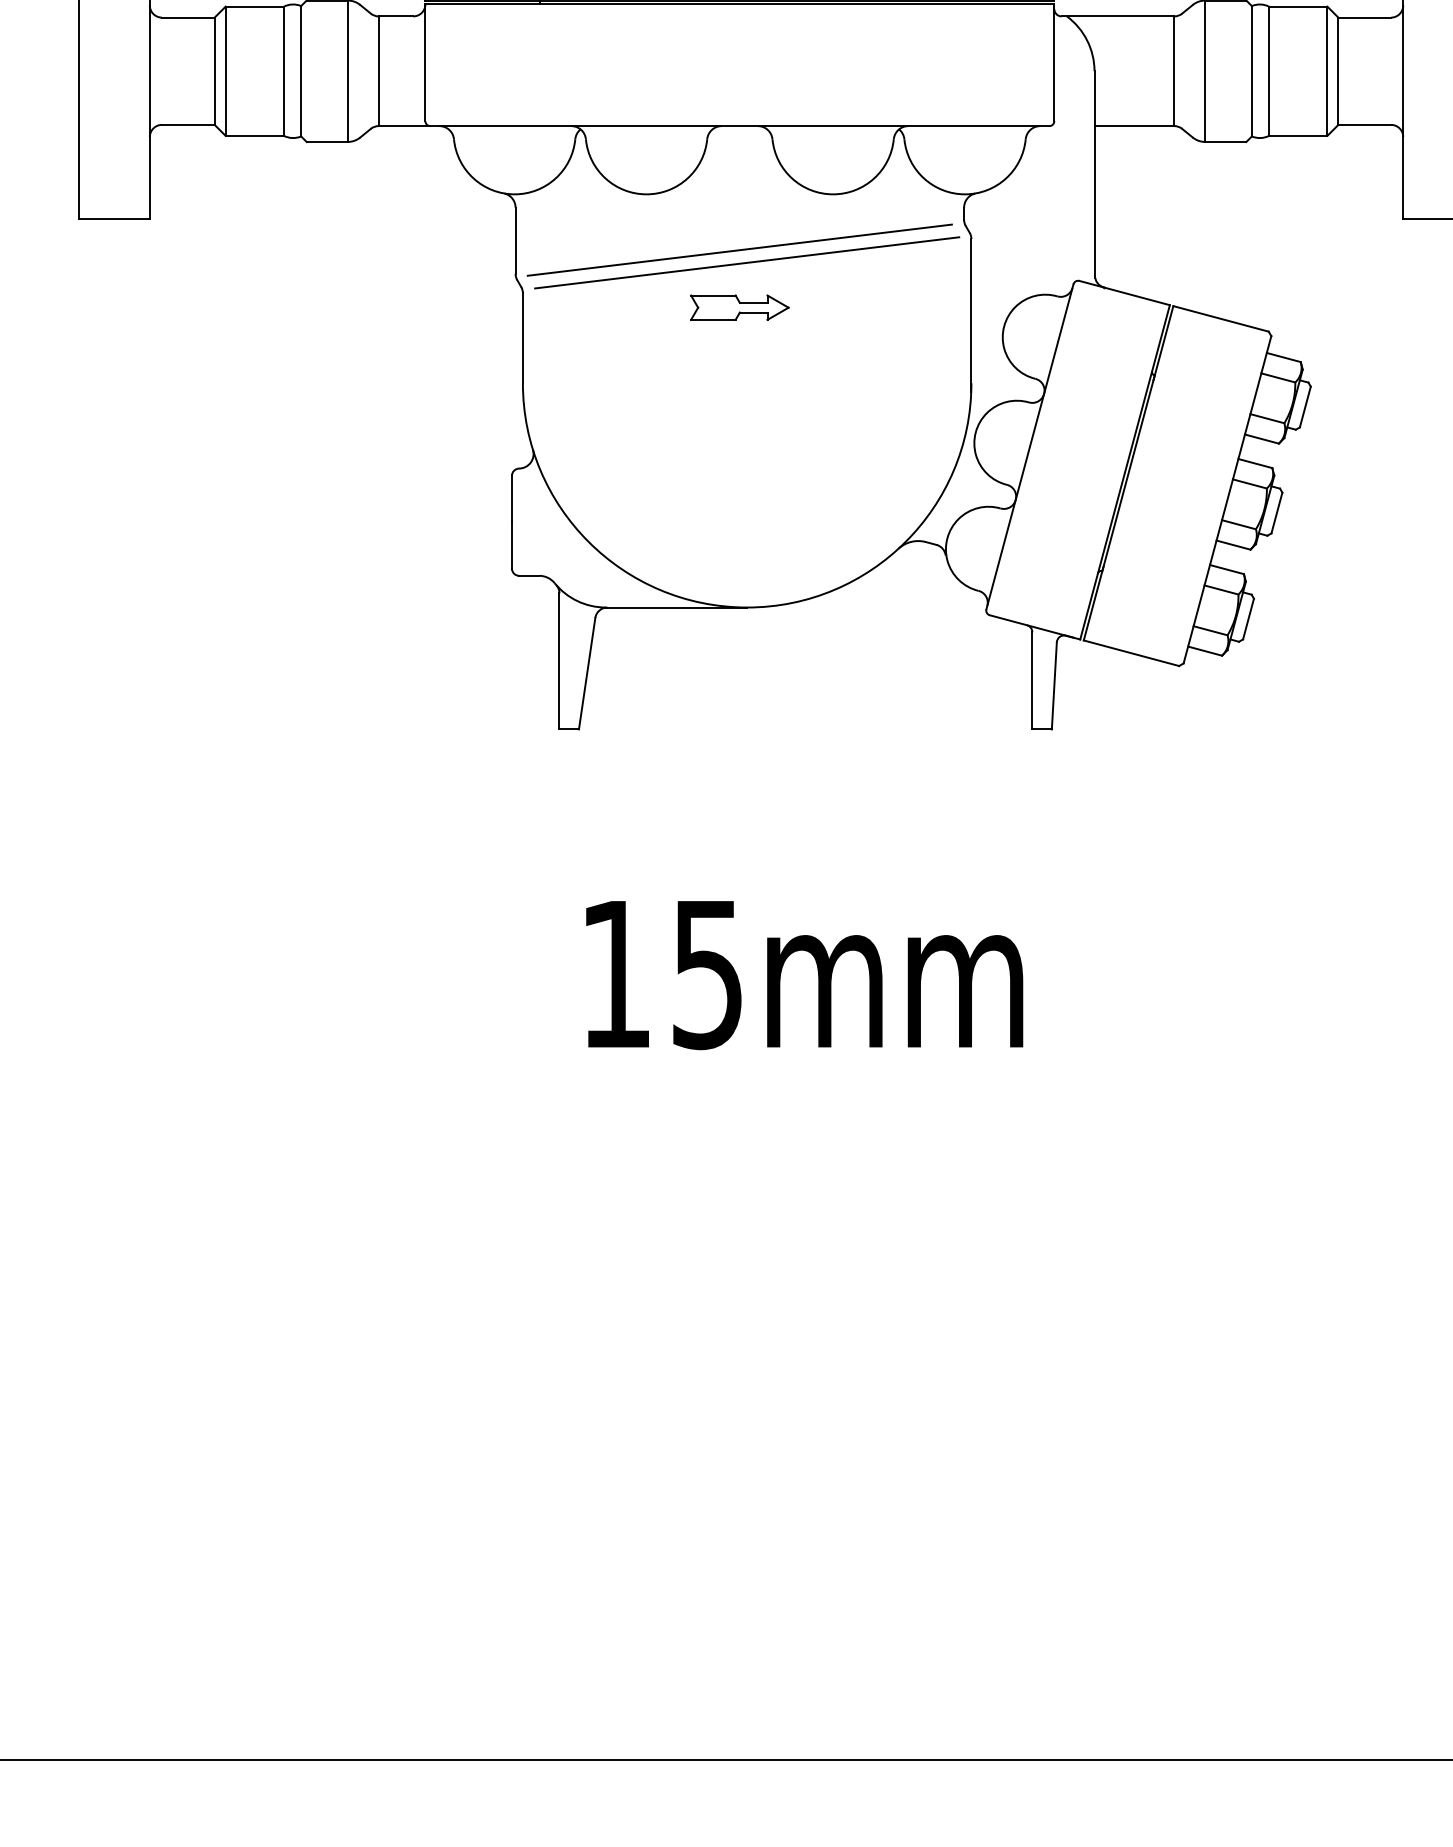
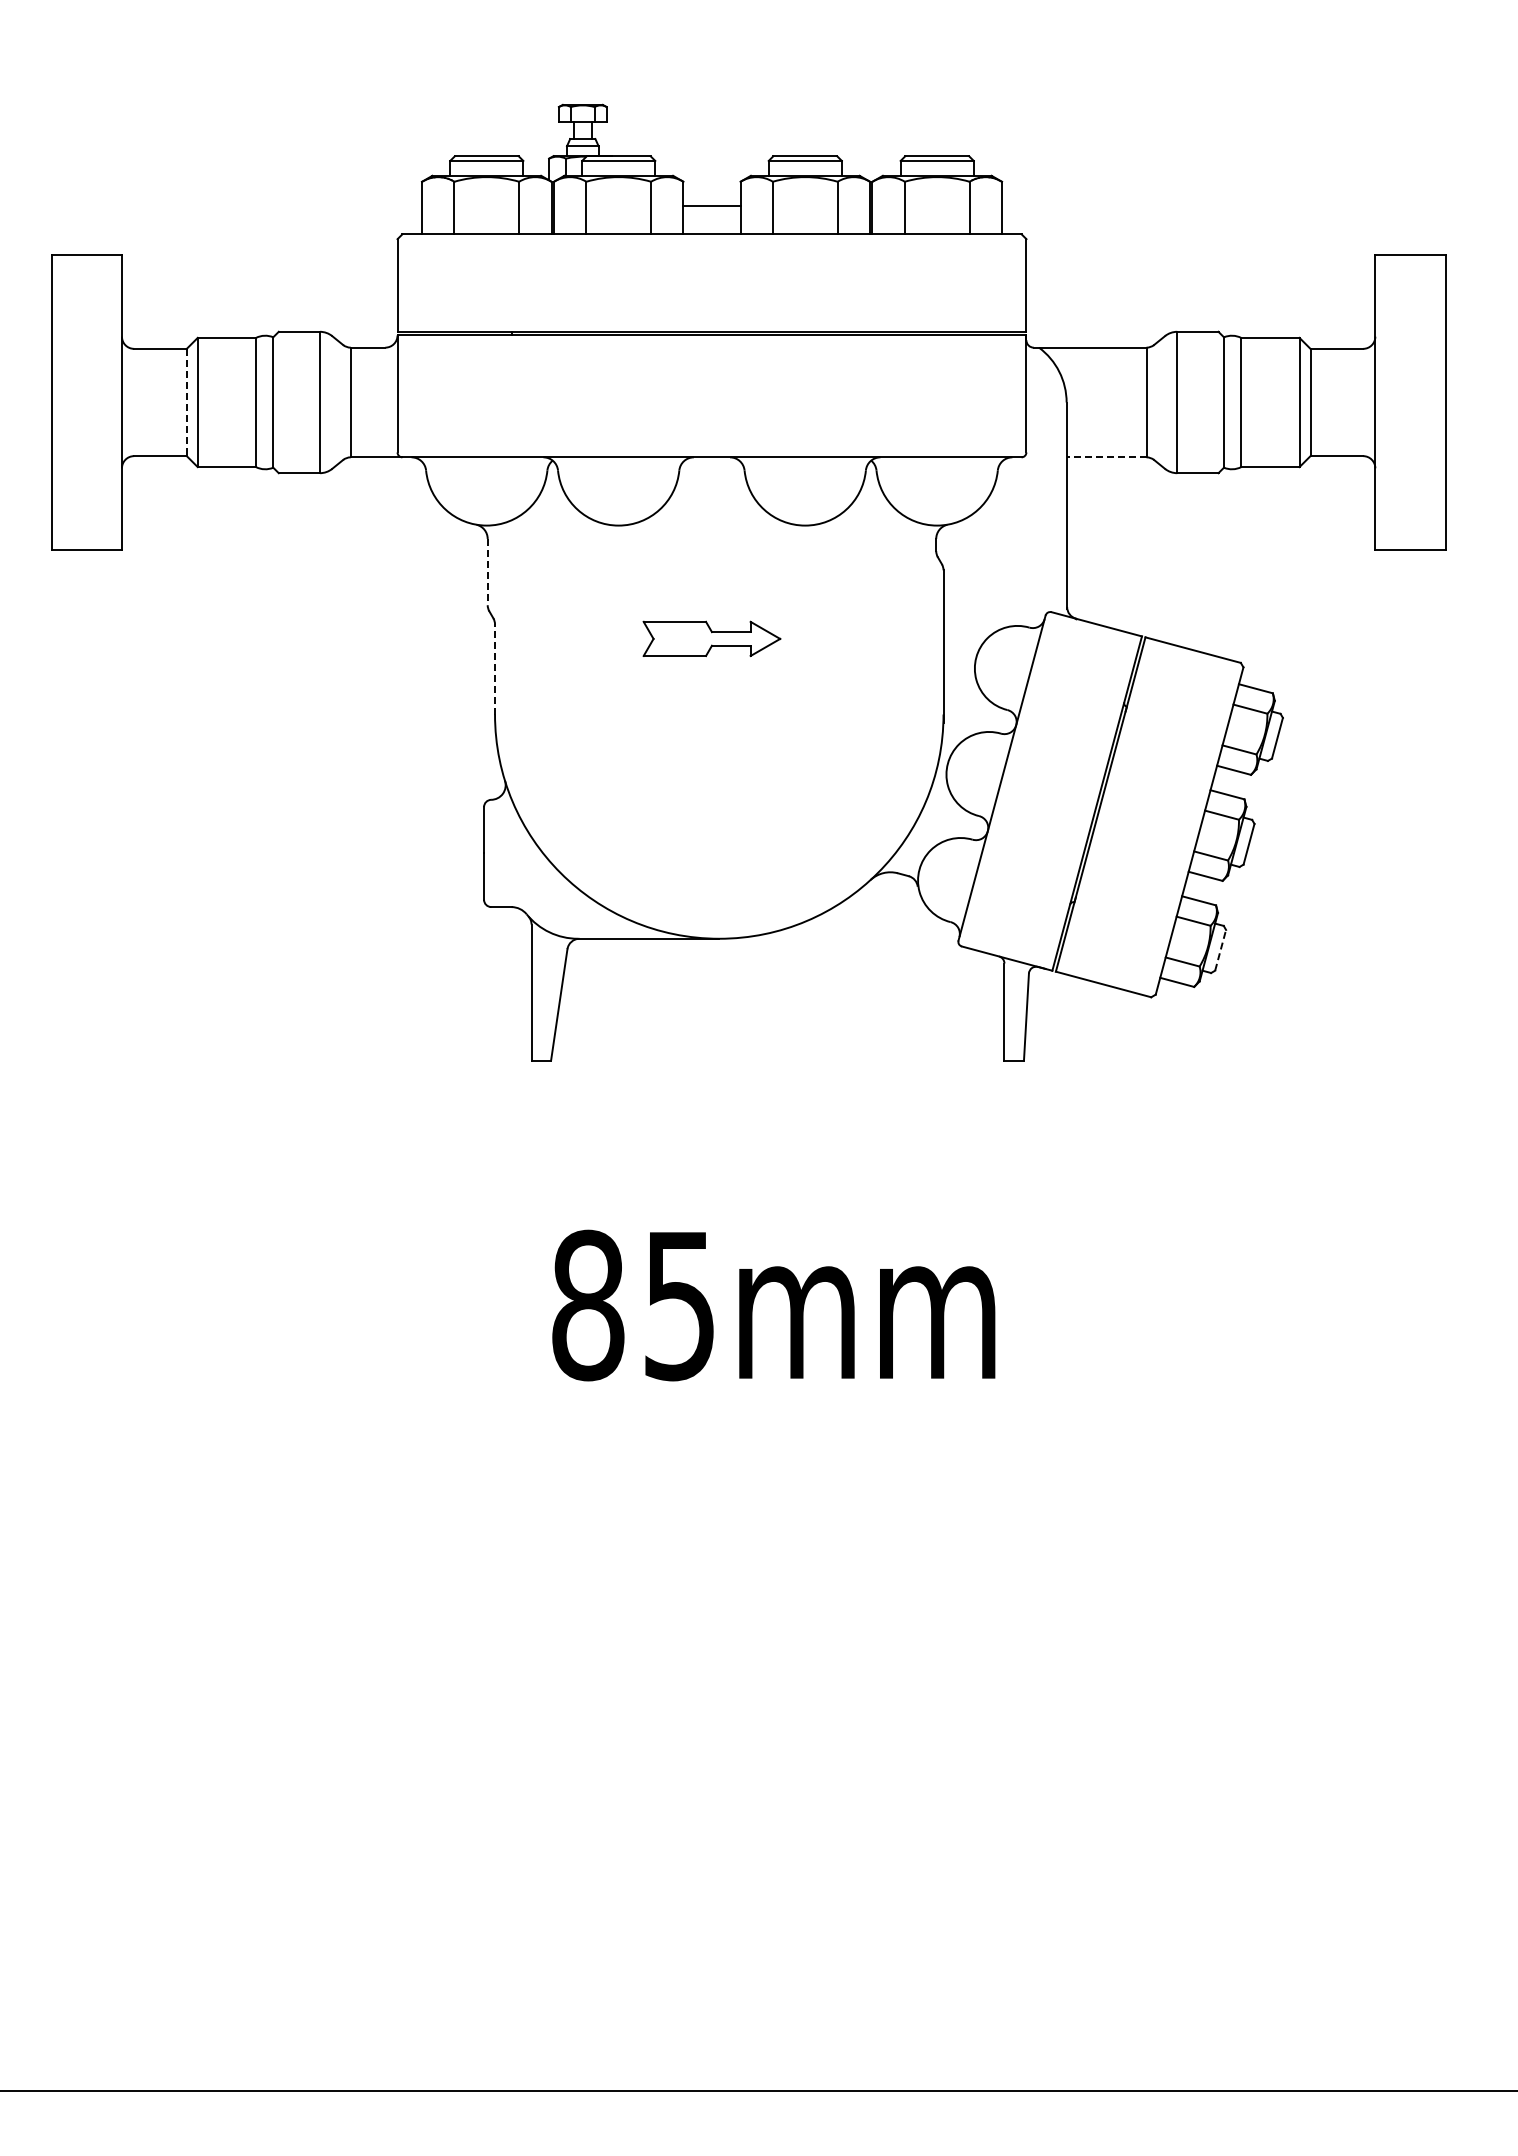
line: (214, 71) -> (186, 402), solid -> dashed
line: (1134, 126) -> (1106, 457), solid -> dashed
line: (515, 241) -> (487, 572), solid -> dashed
line: (739, 250) -> (711, 581), removed
line: (747, 262) -> (719, 593), removed
part: (739, 307) -> (711, 638), size x1.4
line: (523, 337) -> (495, 668), solid -> dashed
line: (1248, 618) -> (1220, 949), solid -> dashed
text: (616, 974) -> (588, 1305), 15mm -> 85mm

